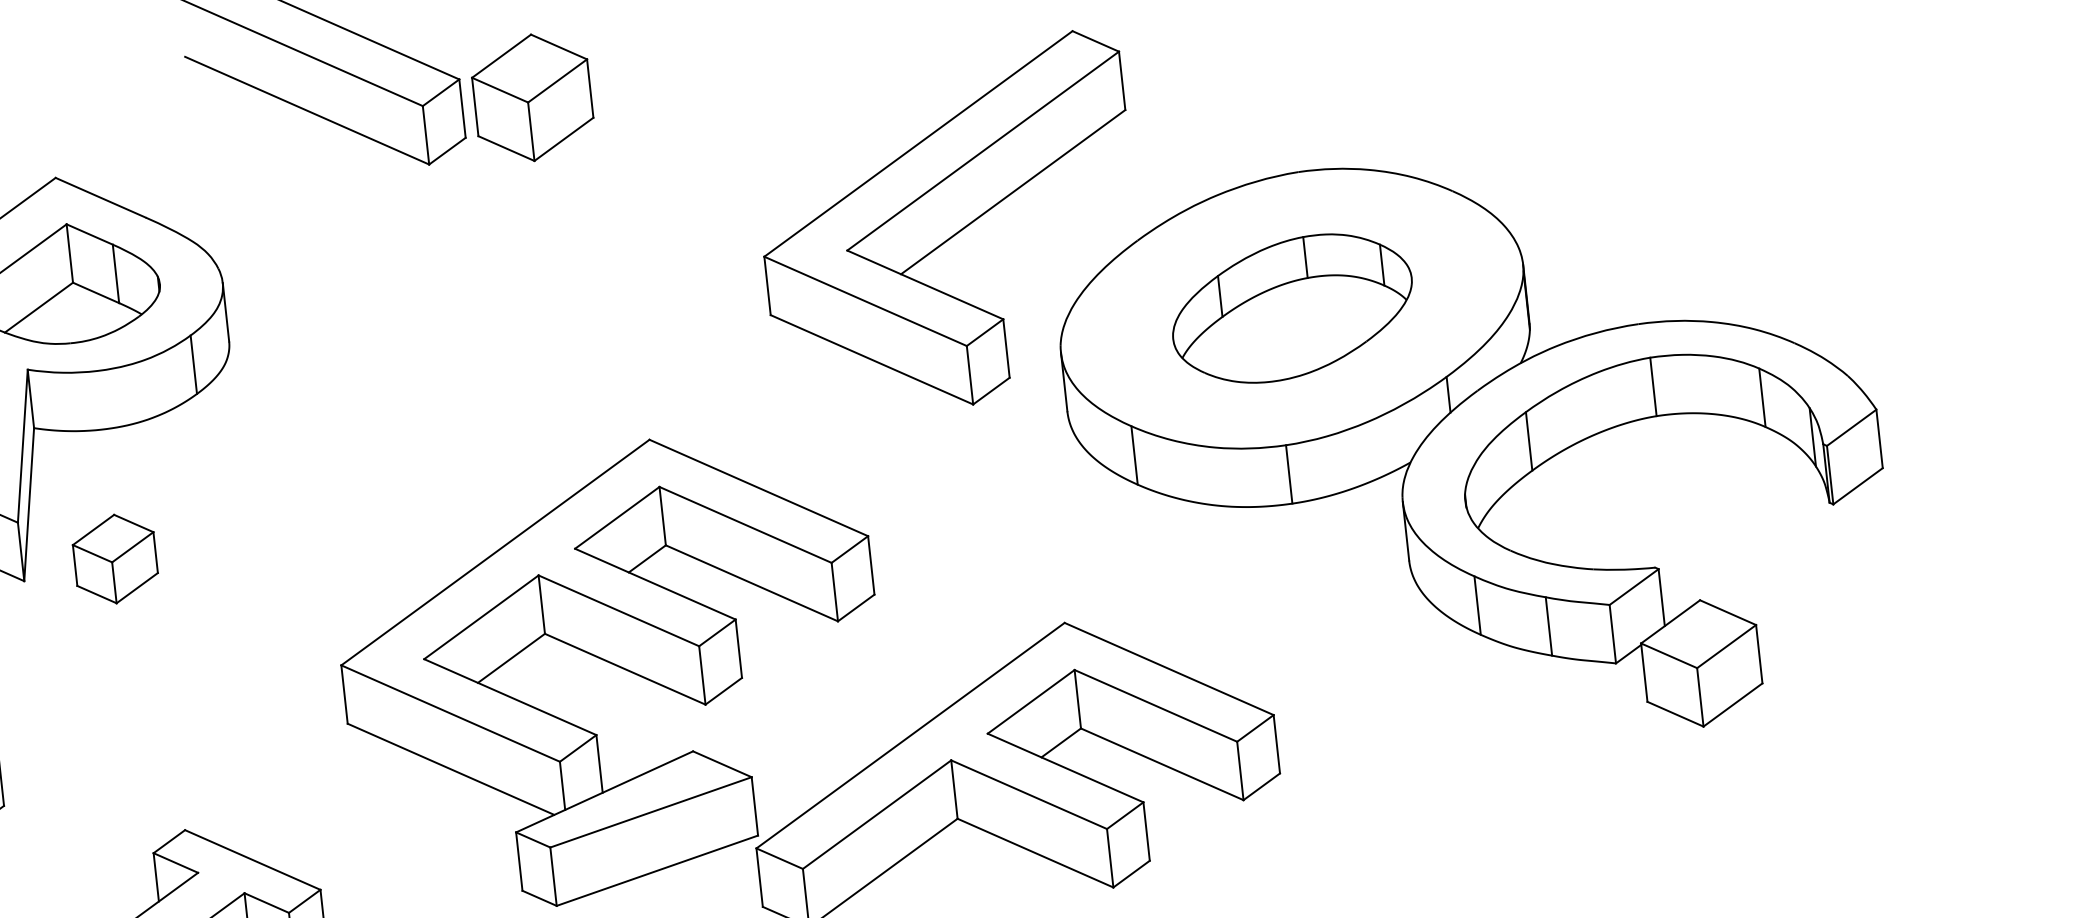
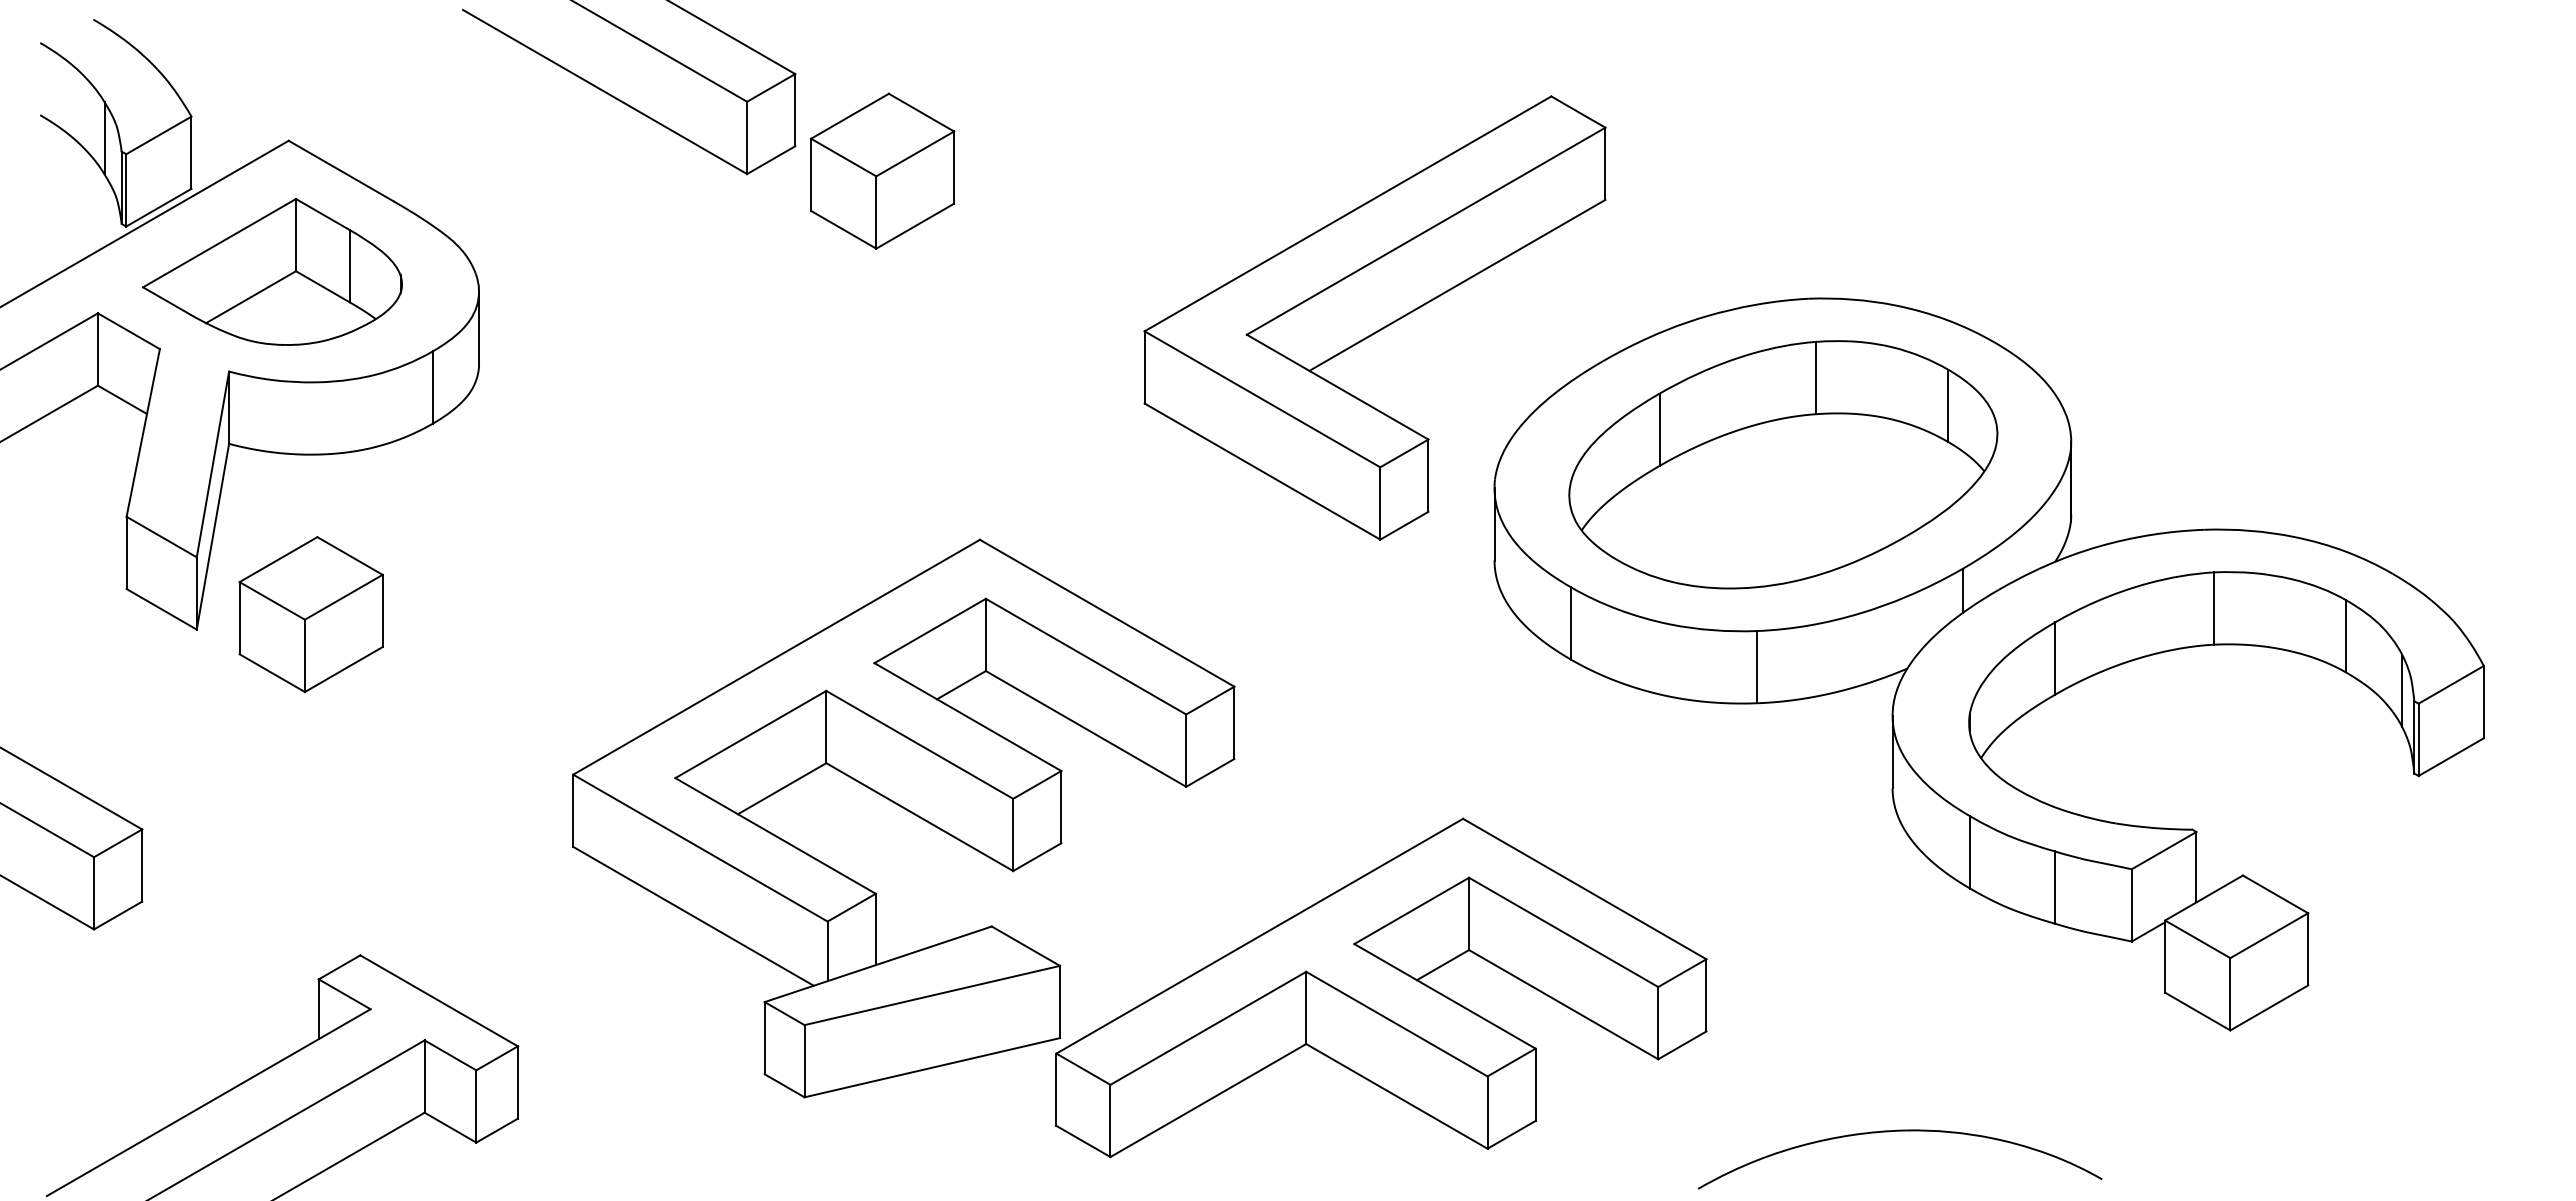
part: (532, 97) -> (882, 170), moved
part: (1292, 308) -> (1783, 464), size x1.43
part: (114, 558) -> (310, 614), size x1.43
part: (1445, 837) -> (1900, 1131), added

